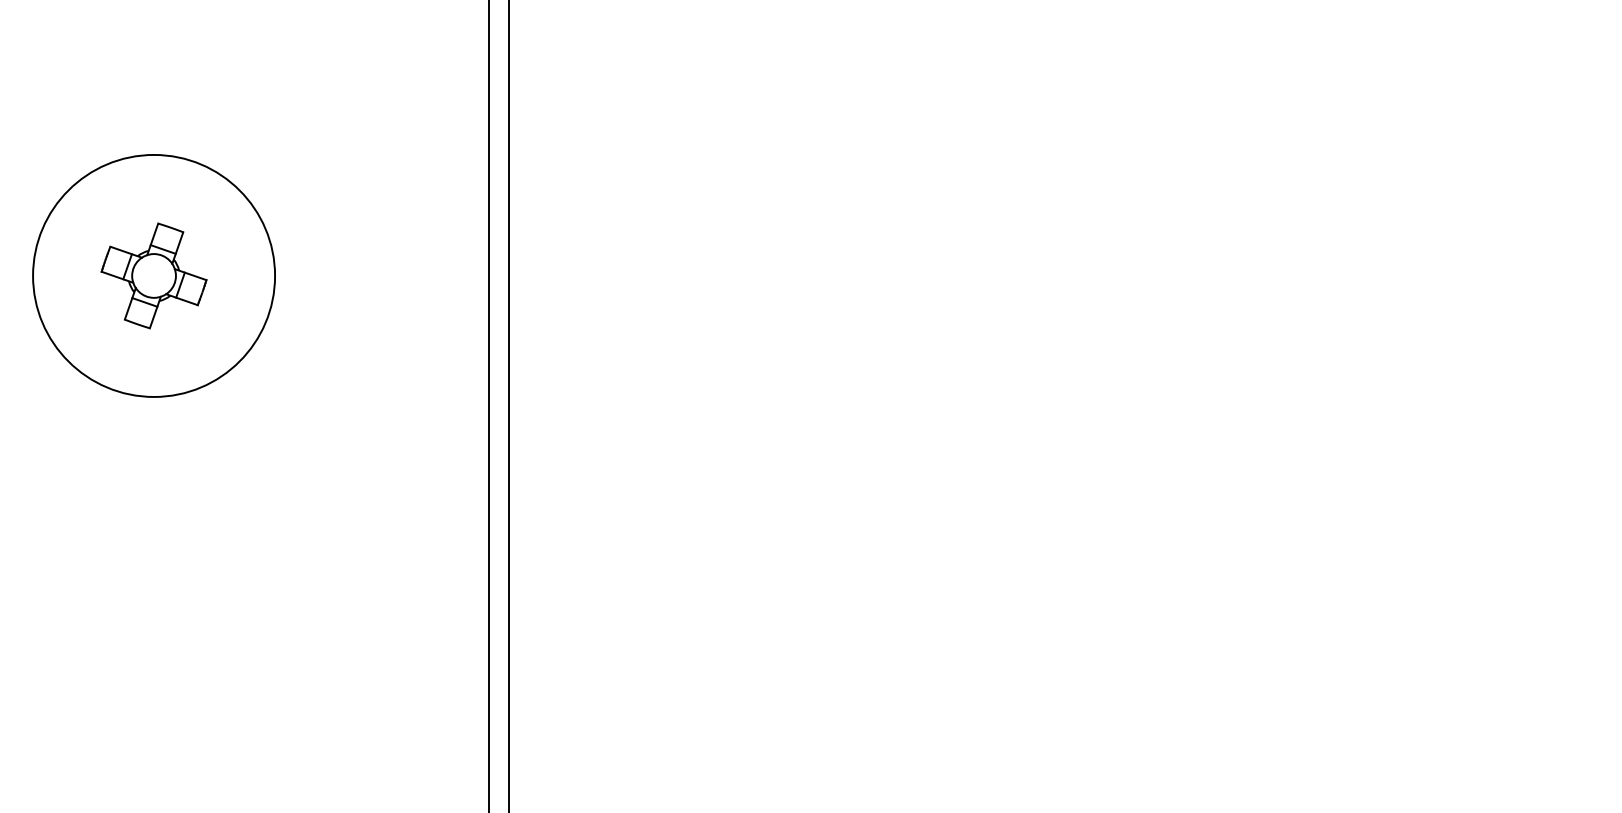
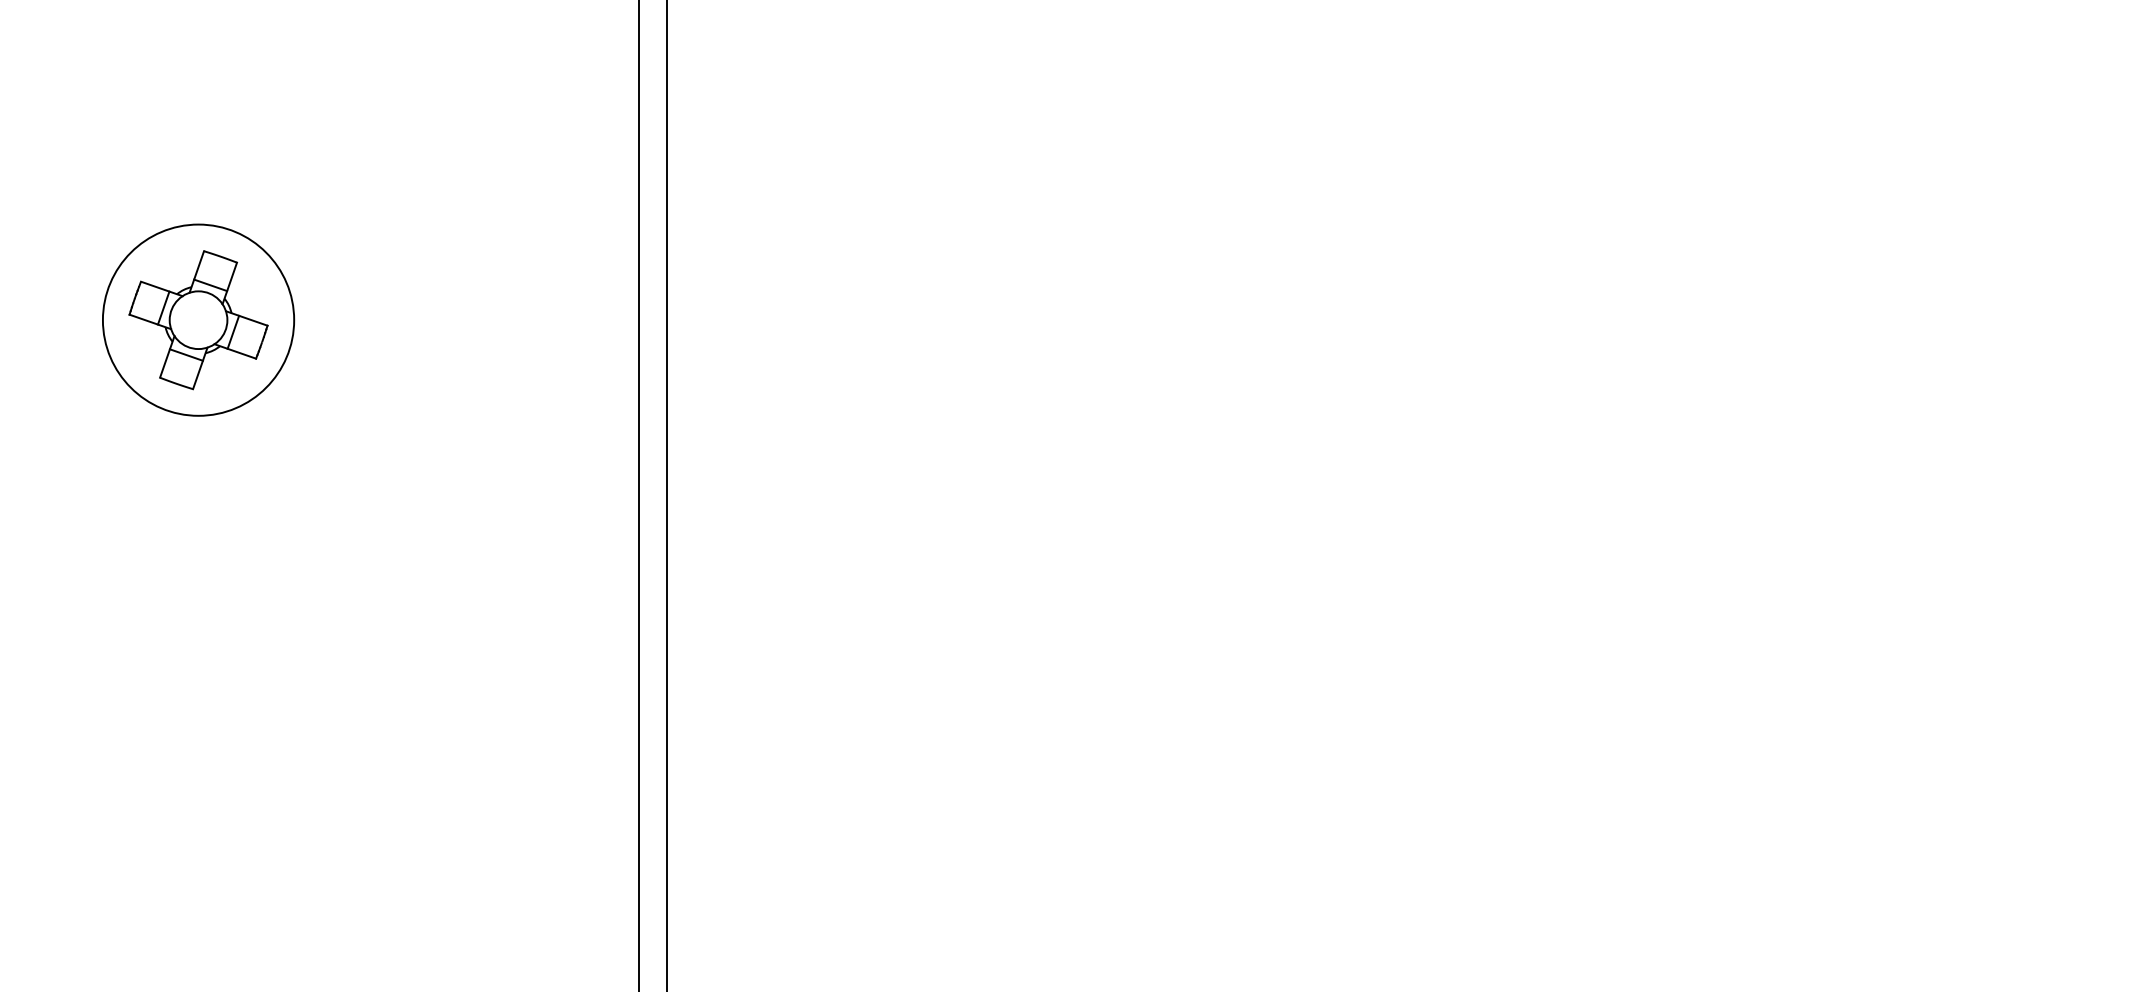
circle: (154, 275) -> (199, 319), size x0.6

